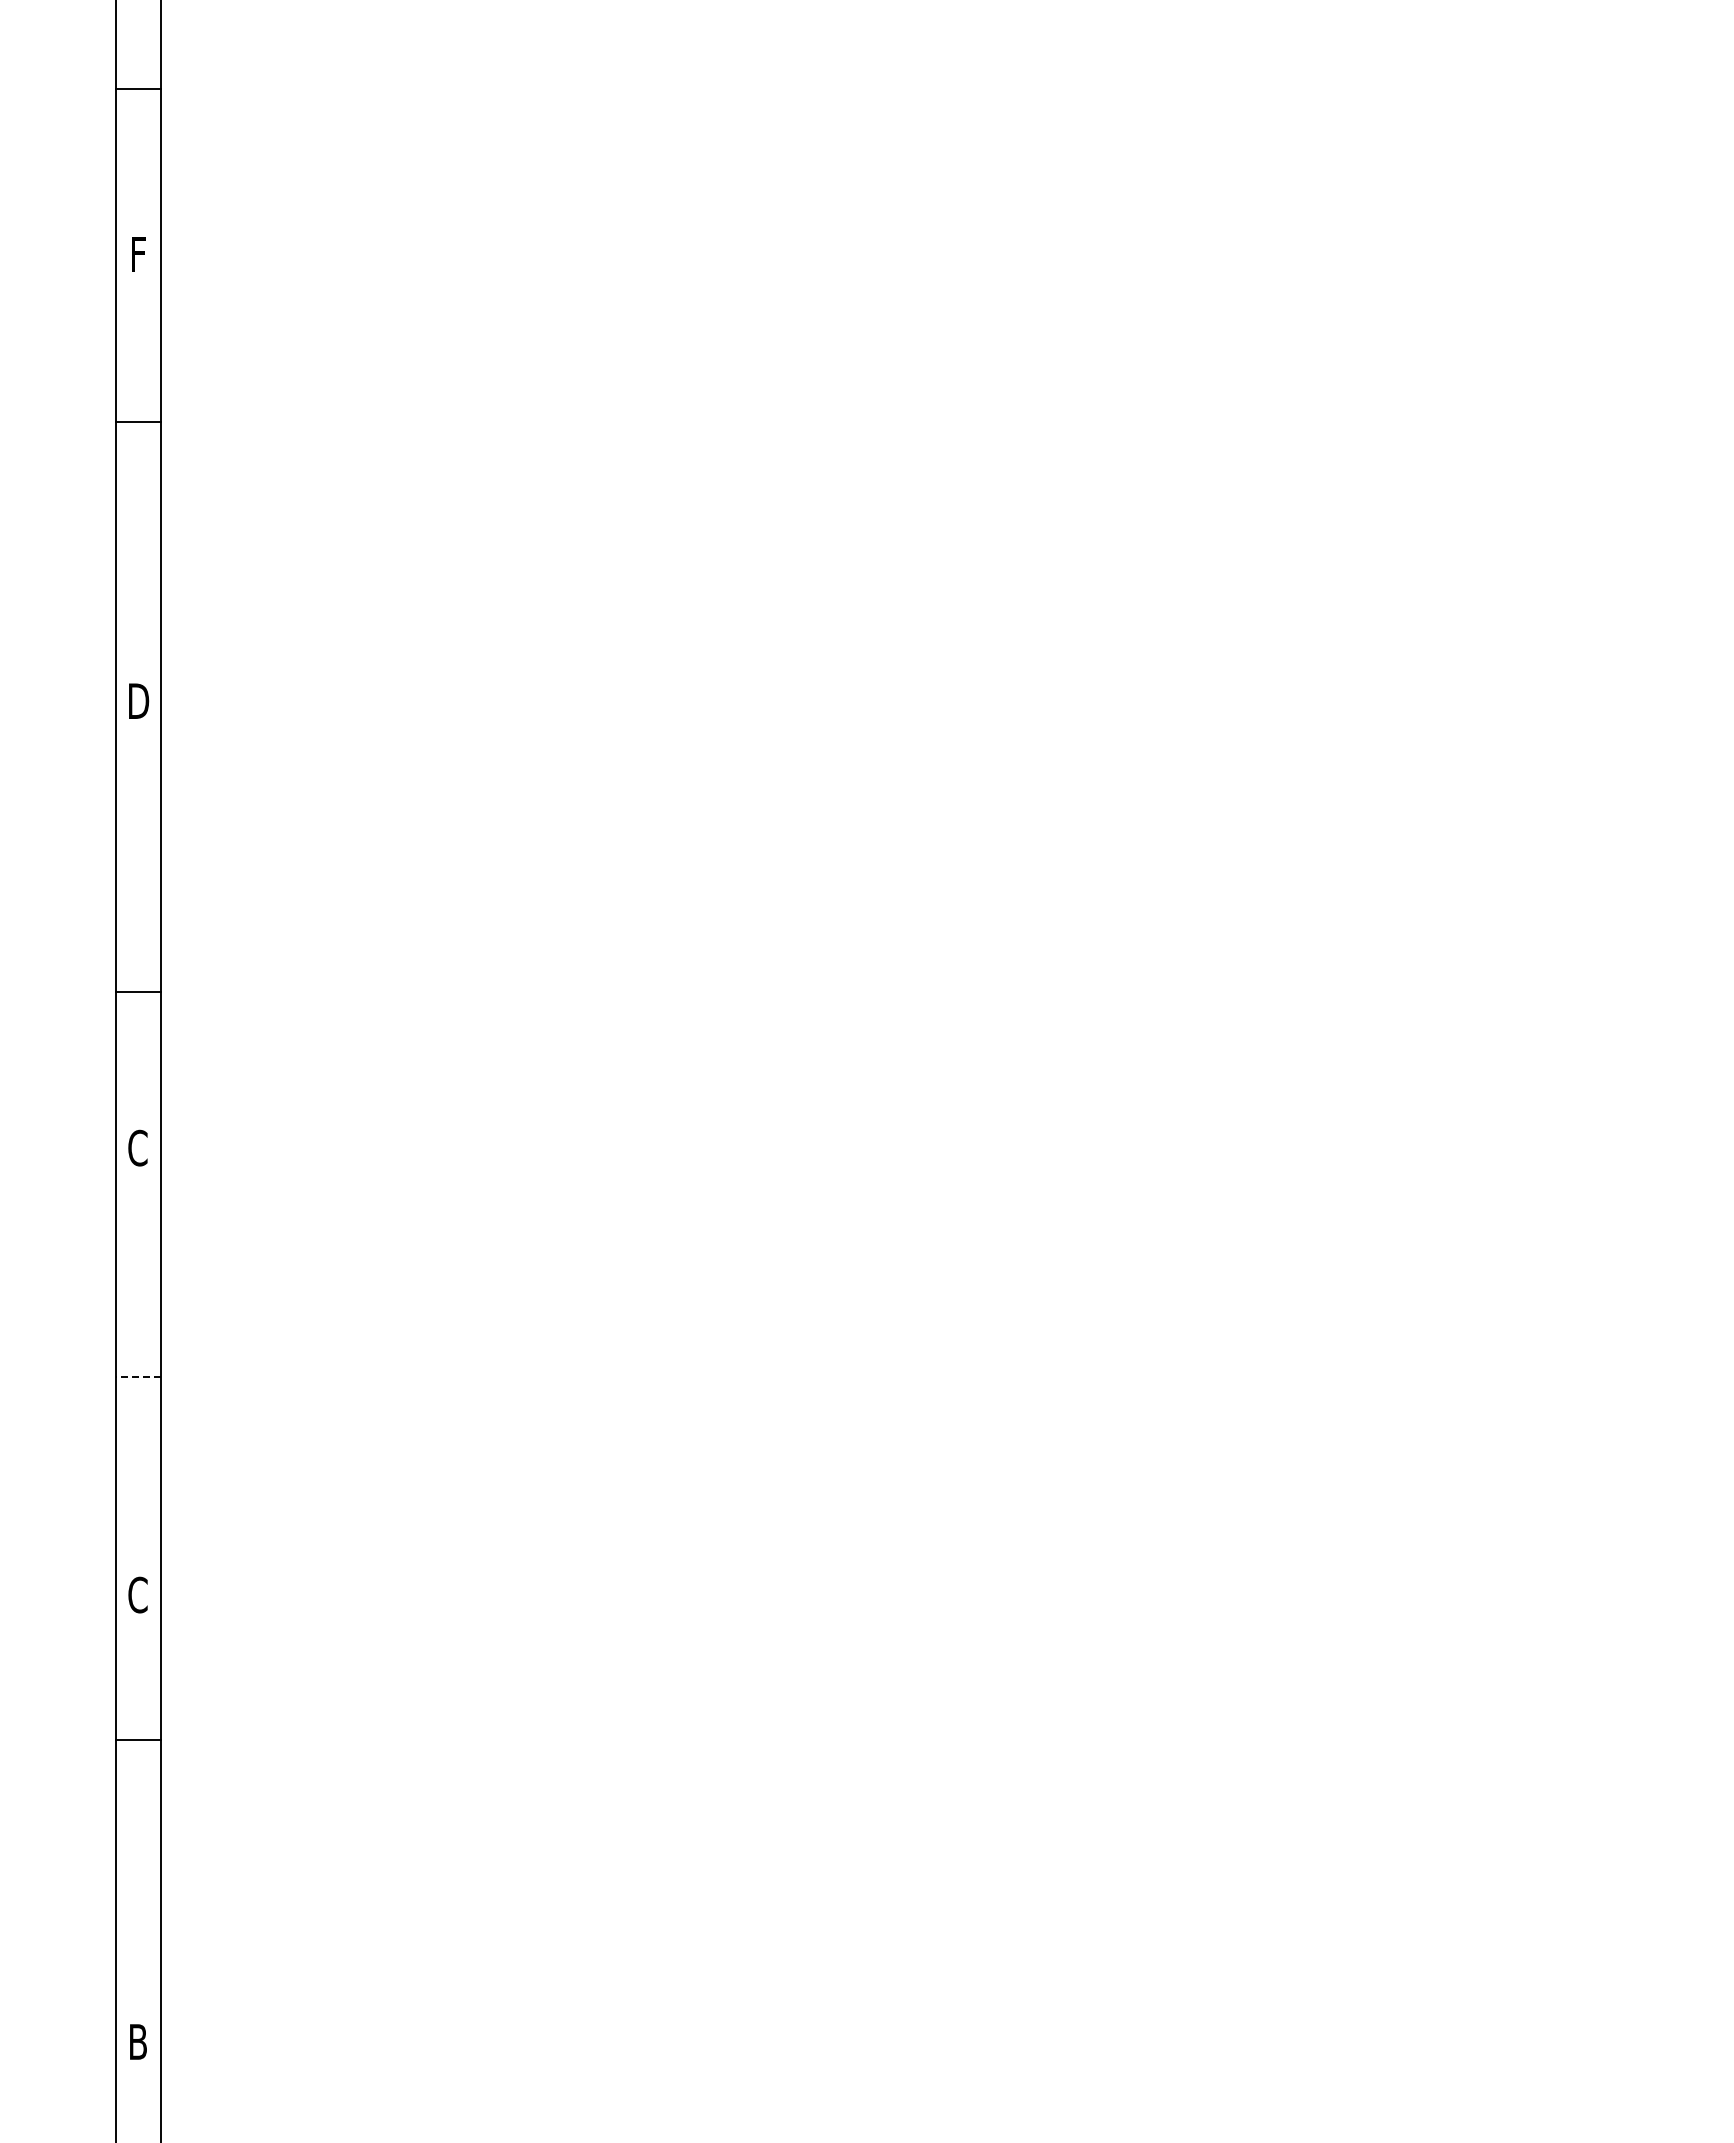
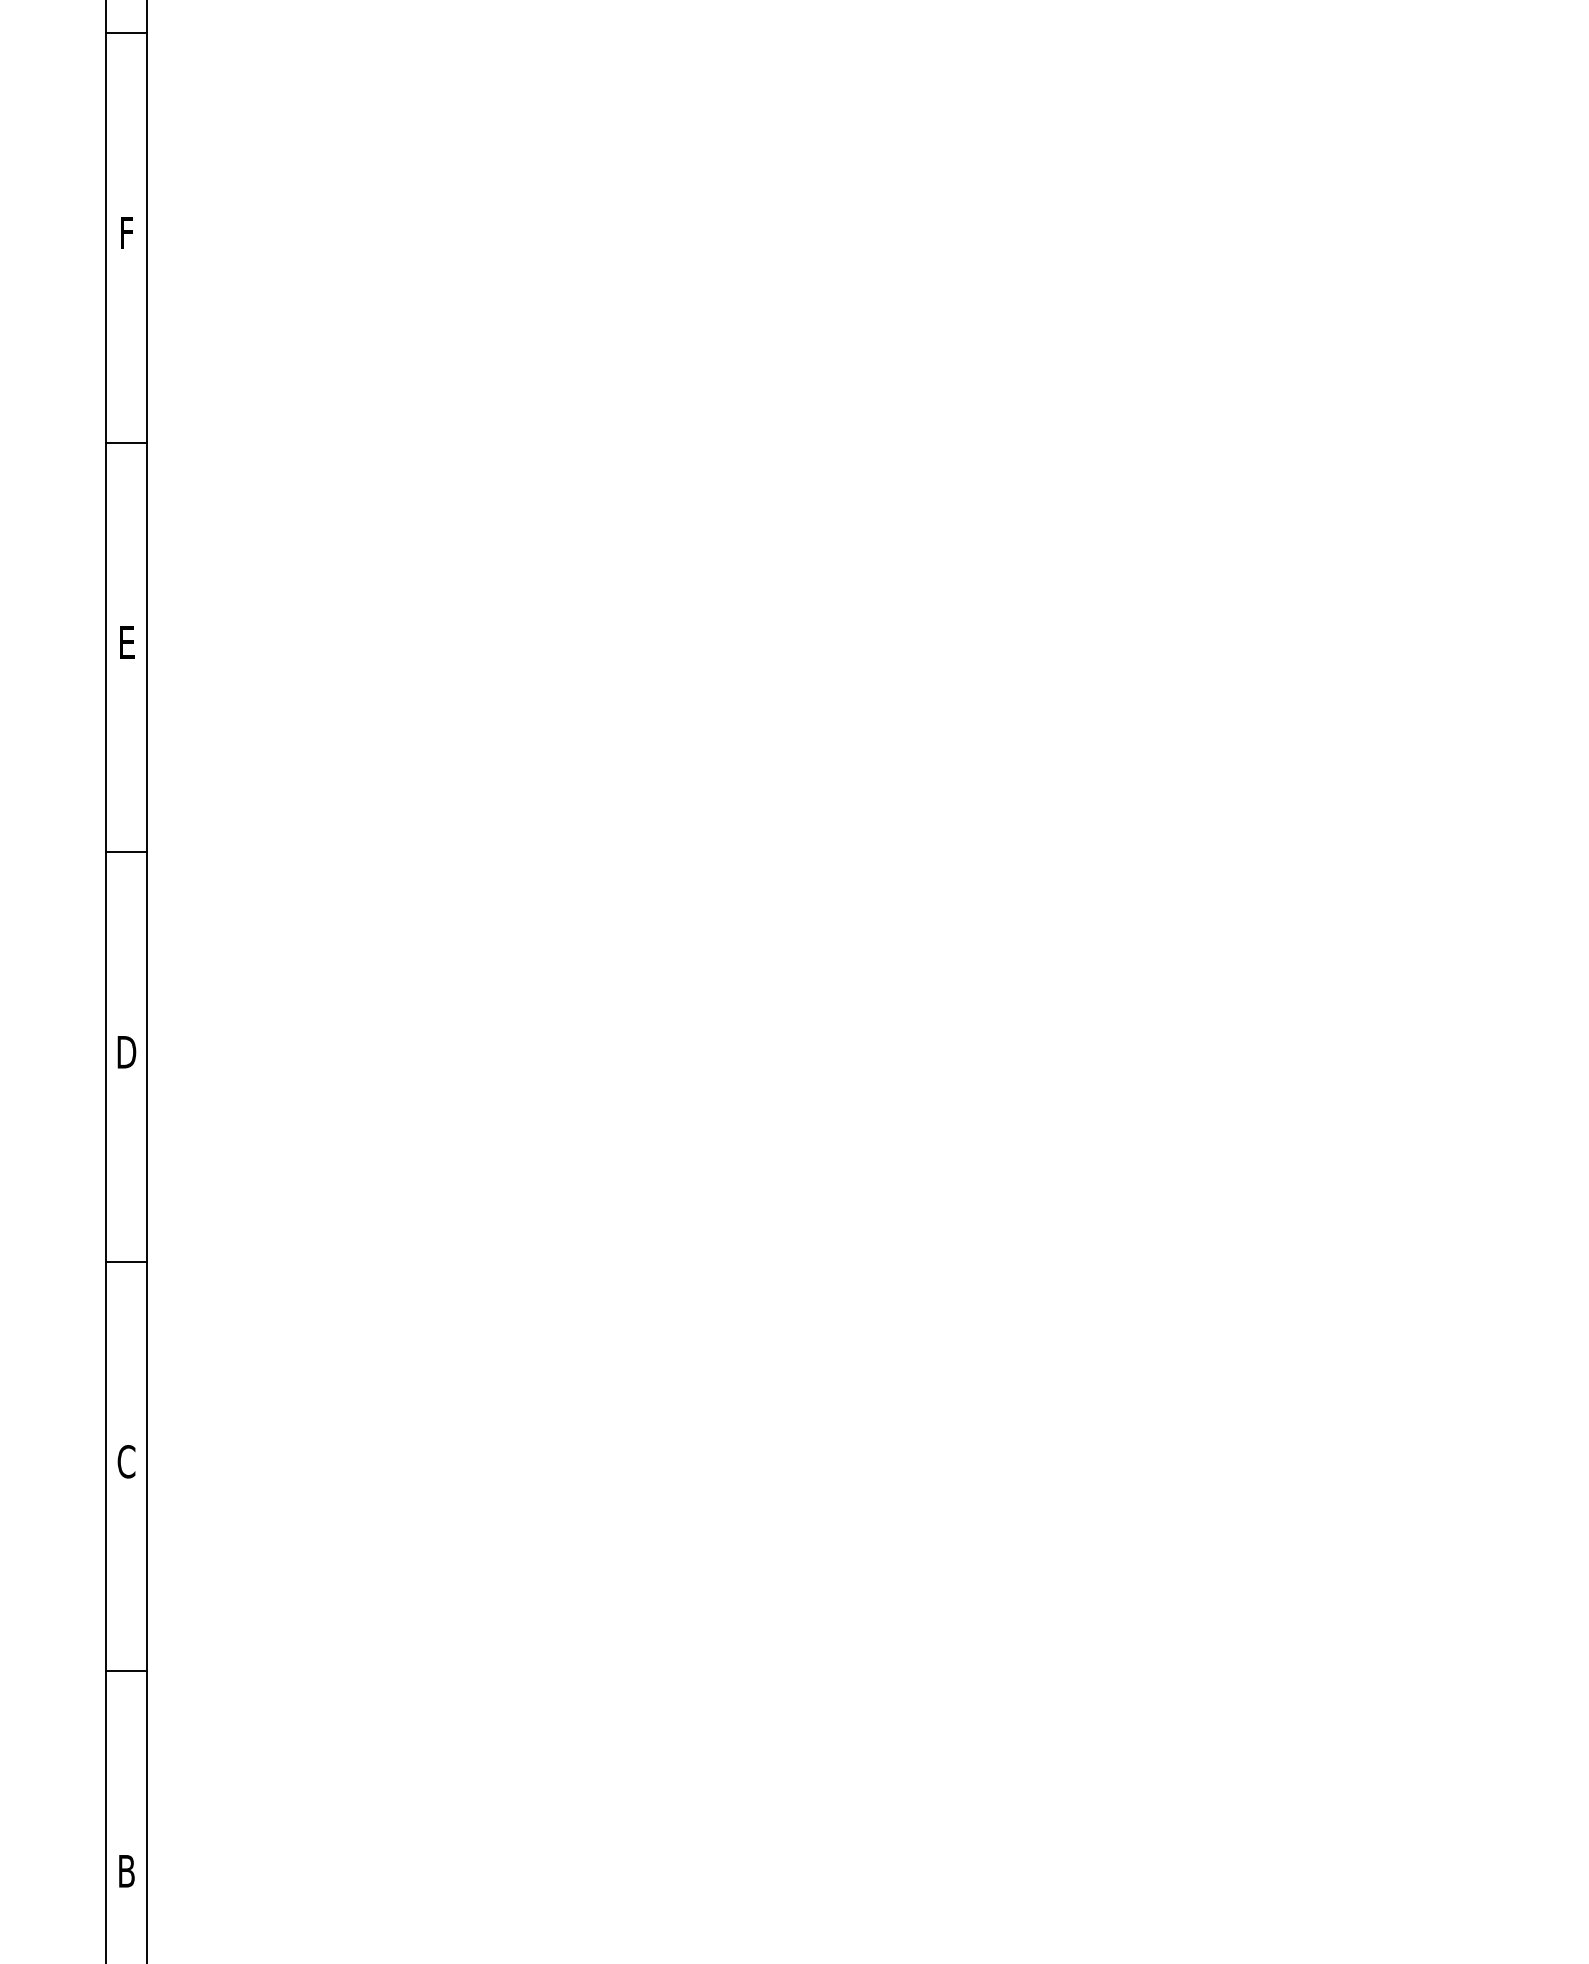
line: (138, 89) -> (126, 33), moved
line: (138, 421) -> (126, 442), moved
text: (139, 700) -> (127, 642), D -> E
line: (138, 991) -> (126, 851), moved
text: (138, 1147) -> (126, 1051), C -> D
line: (137, 1376) -> (126, 1261), dashed -> solid
line: (138, 1739) -> (126, 1671), moved

